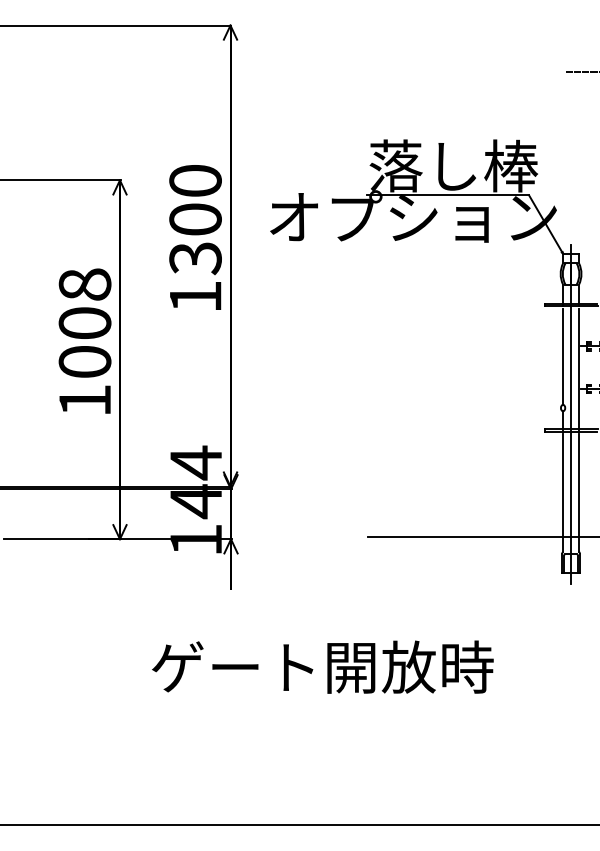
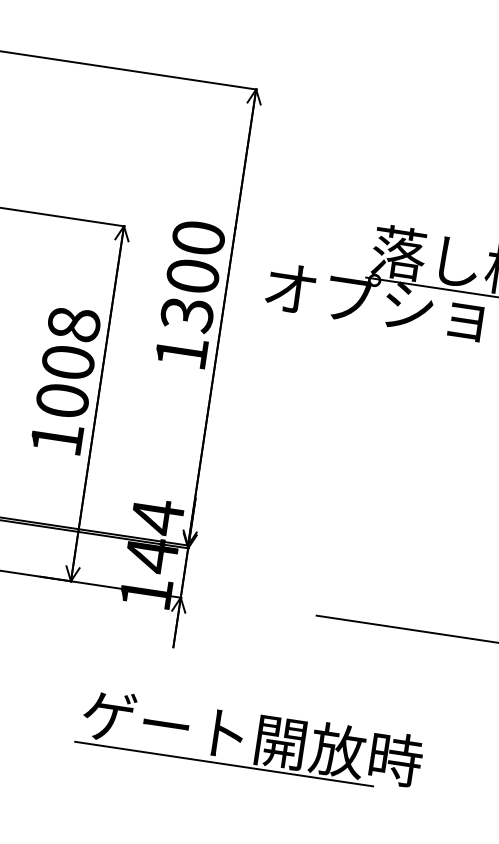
line: (298, 697) -> (224, 764), added

